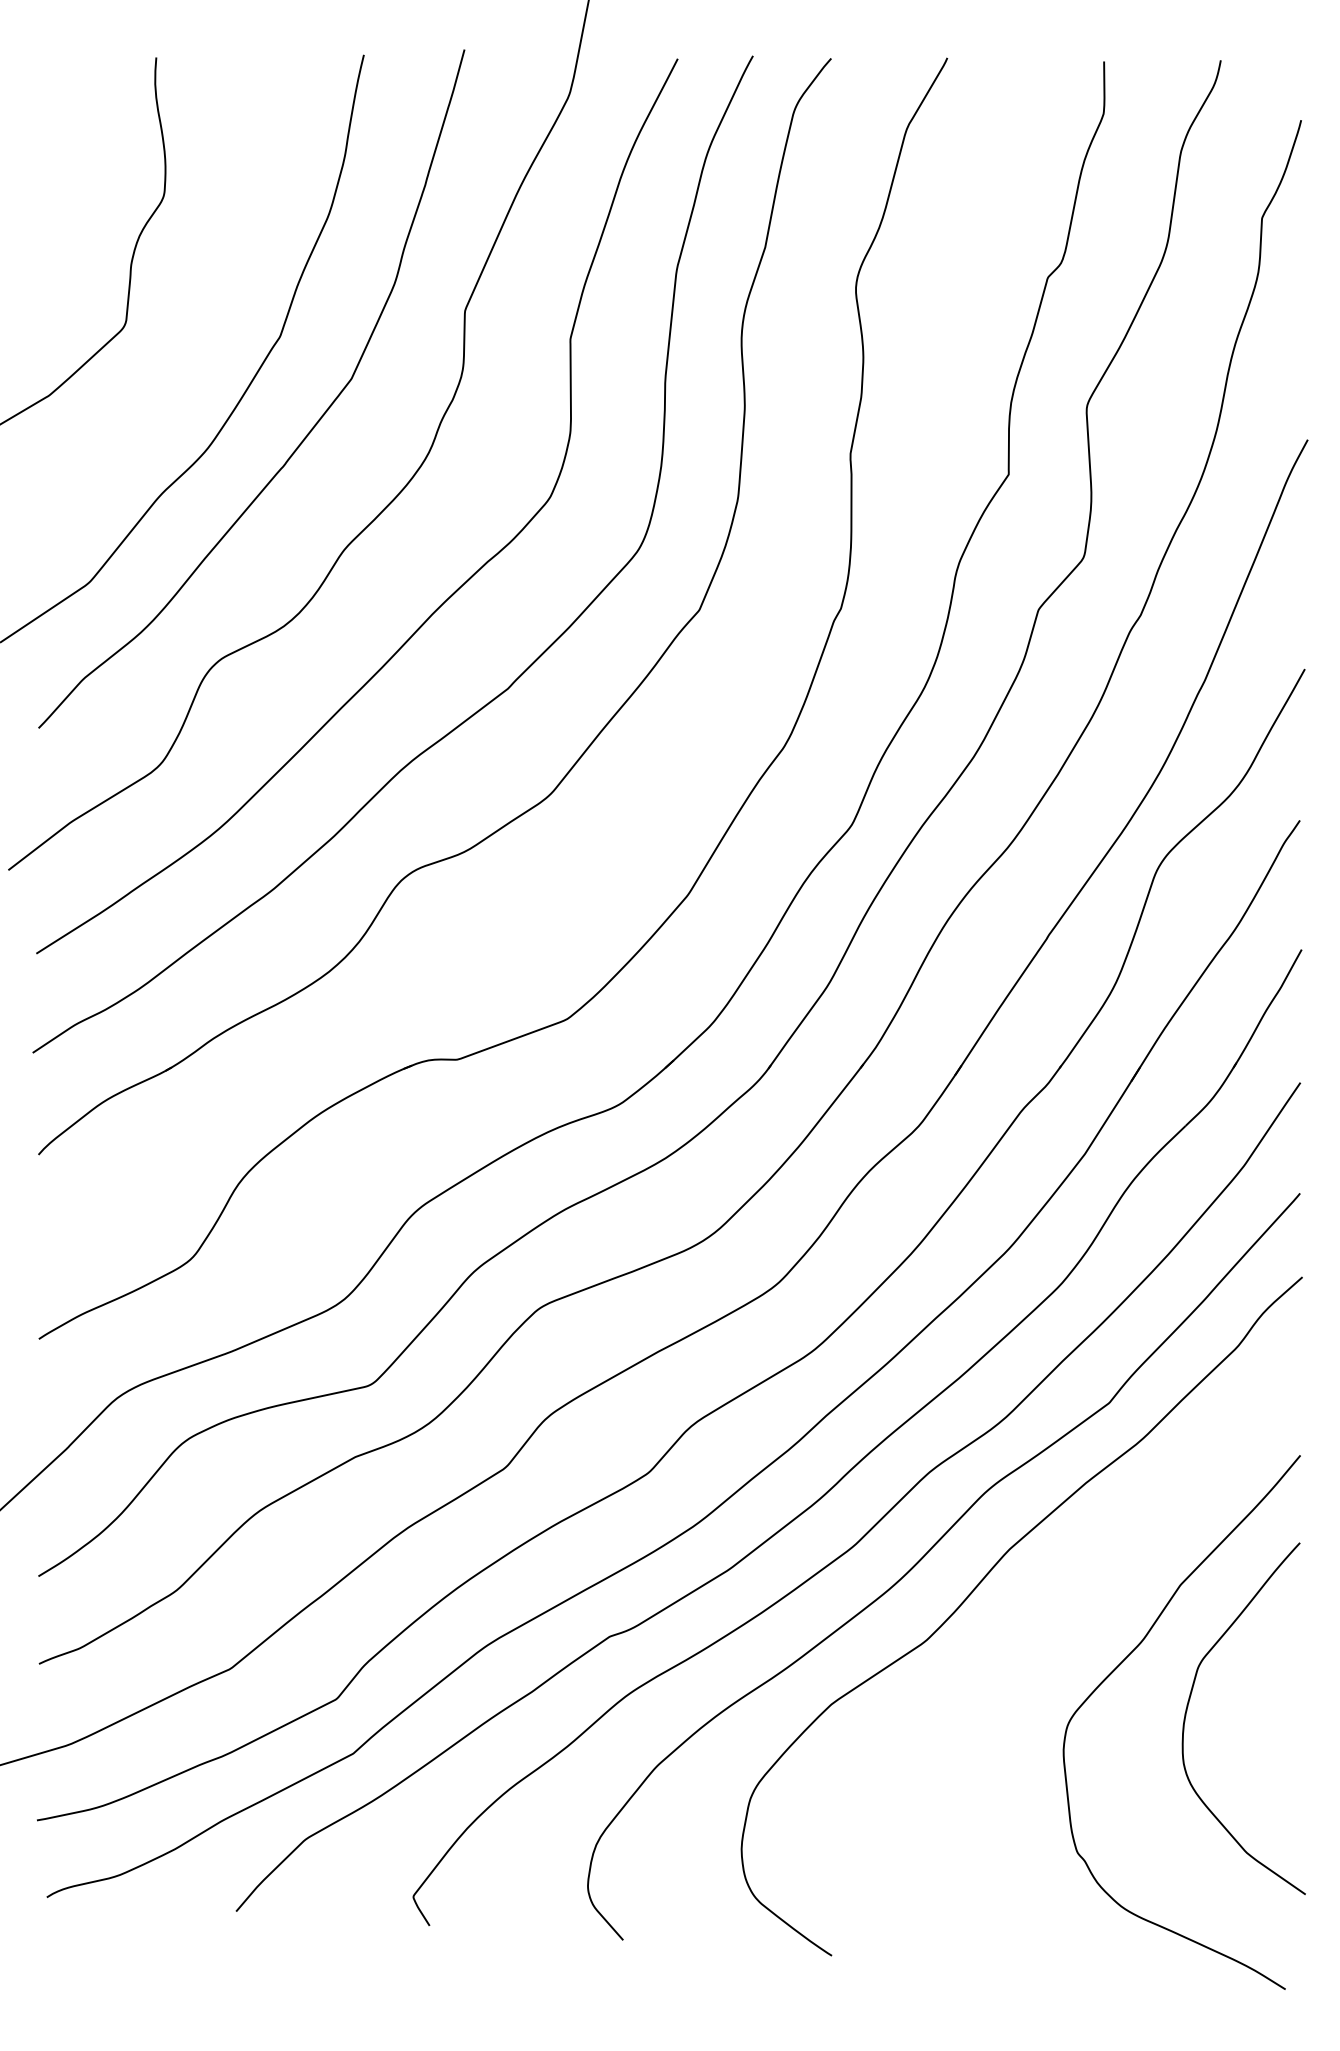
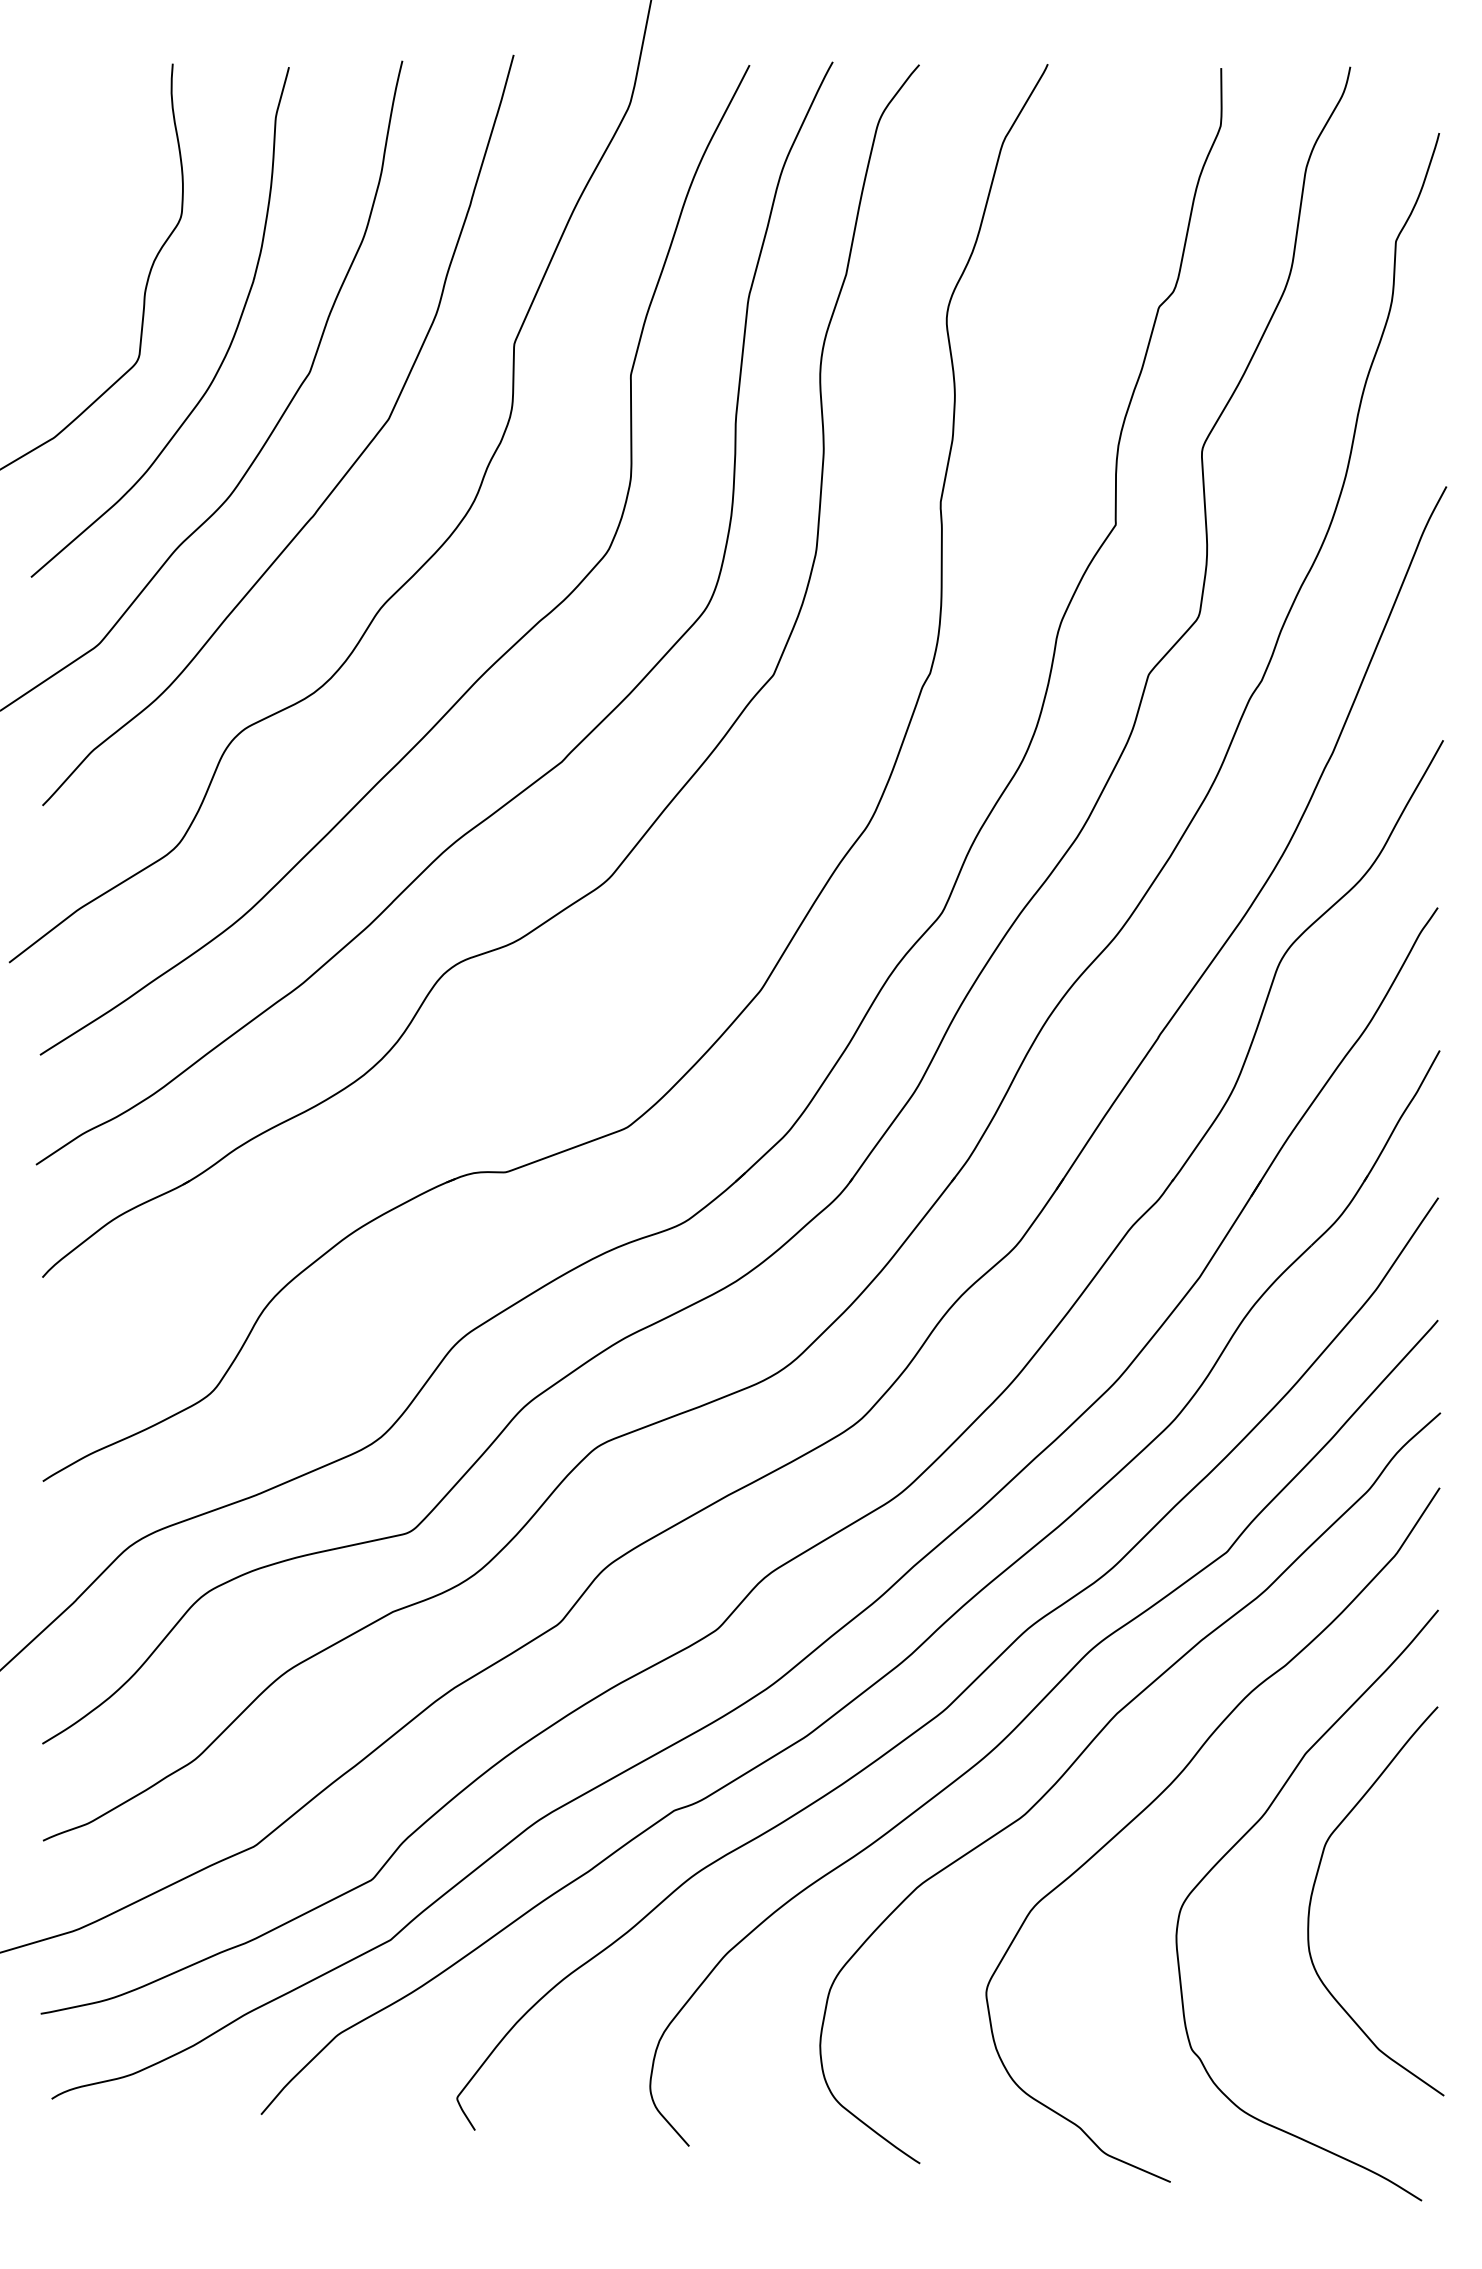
curve: (203, 320) -> (224, 354), added
curve: (1055, 1617) -> (1167, 1789), added

